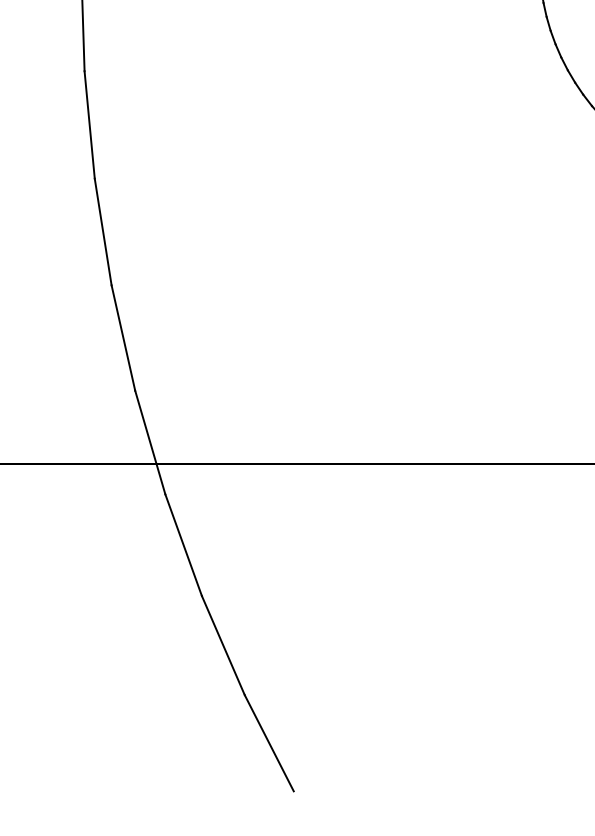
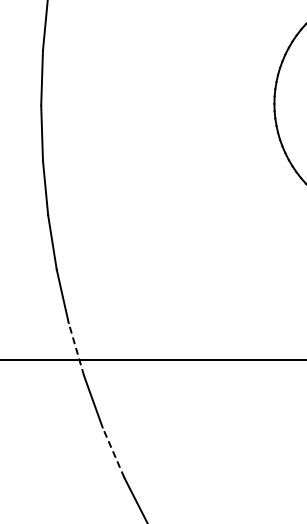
line: (150, 440) -> (76, 348), solid -> dashed
line: (223, 645) -> (113, 452), solid -> dashed

